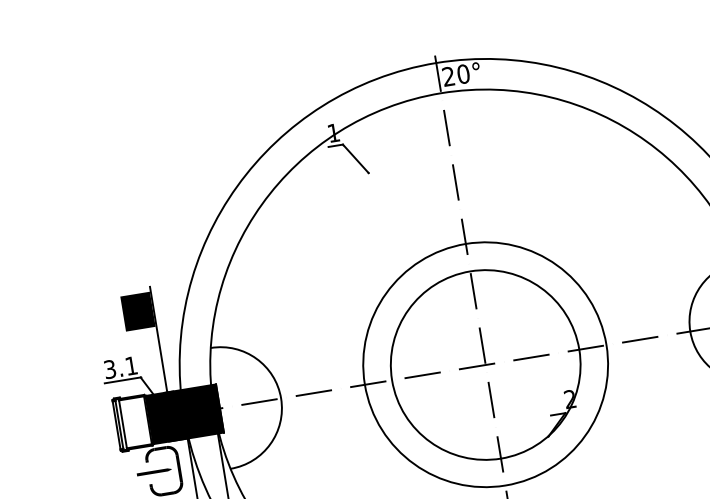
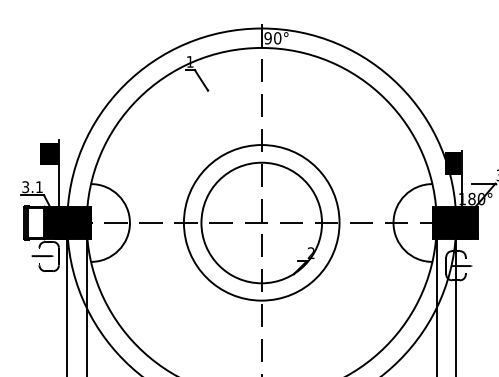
text: (447, 77) -> (267, 38), 20° -> 90°

